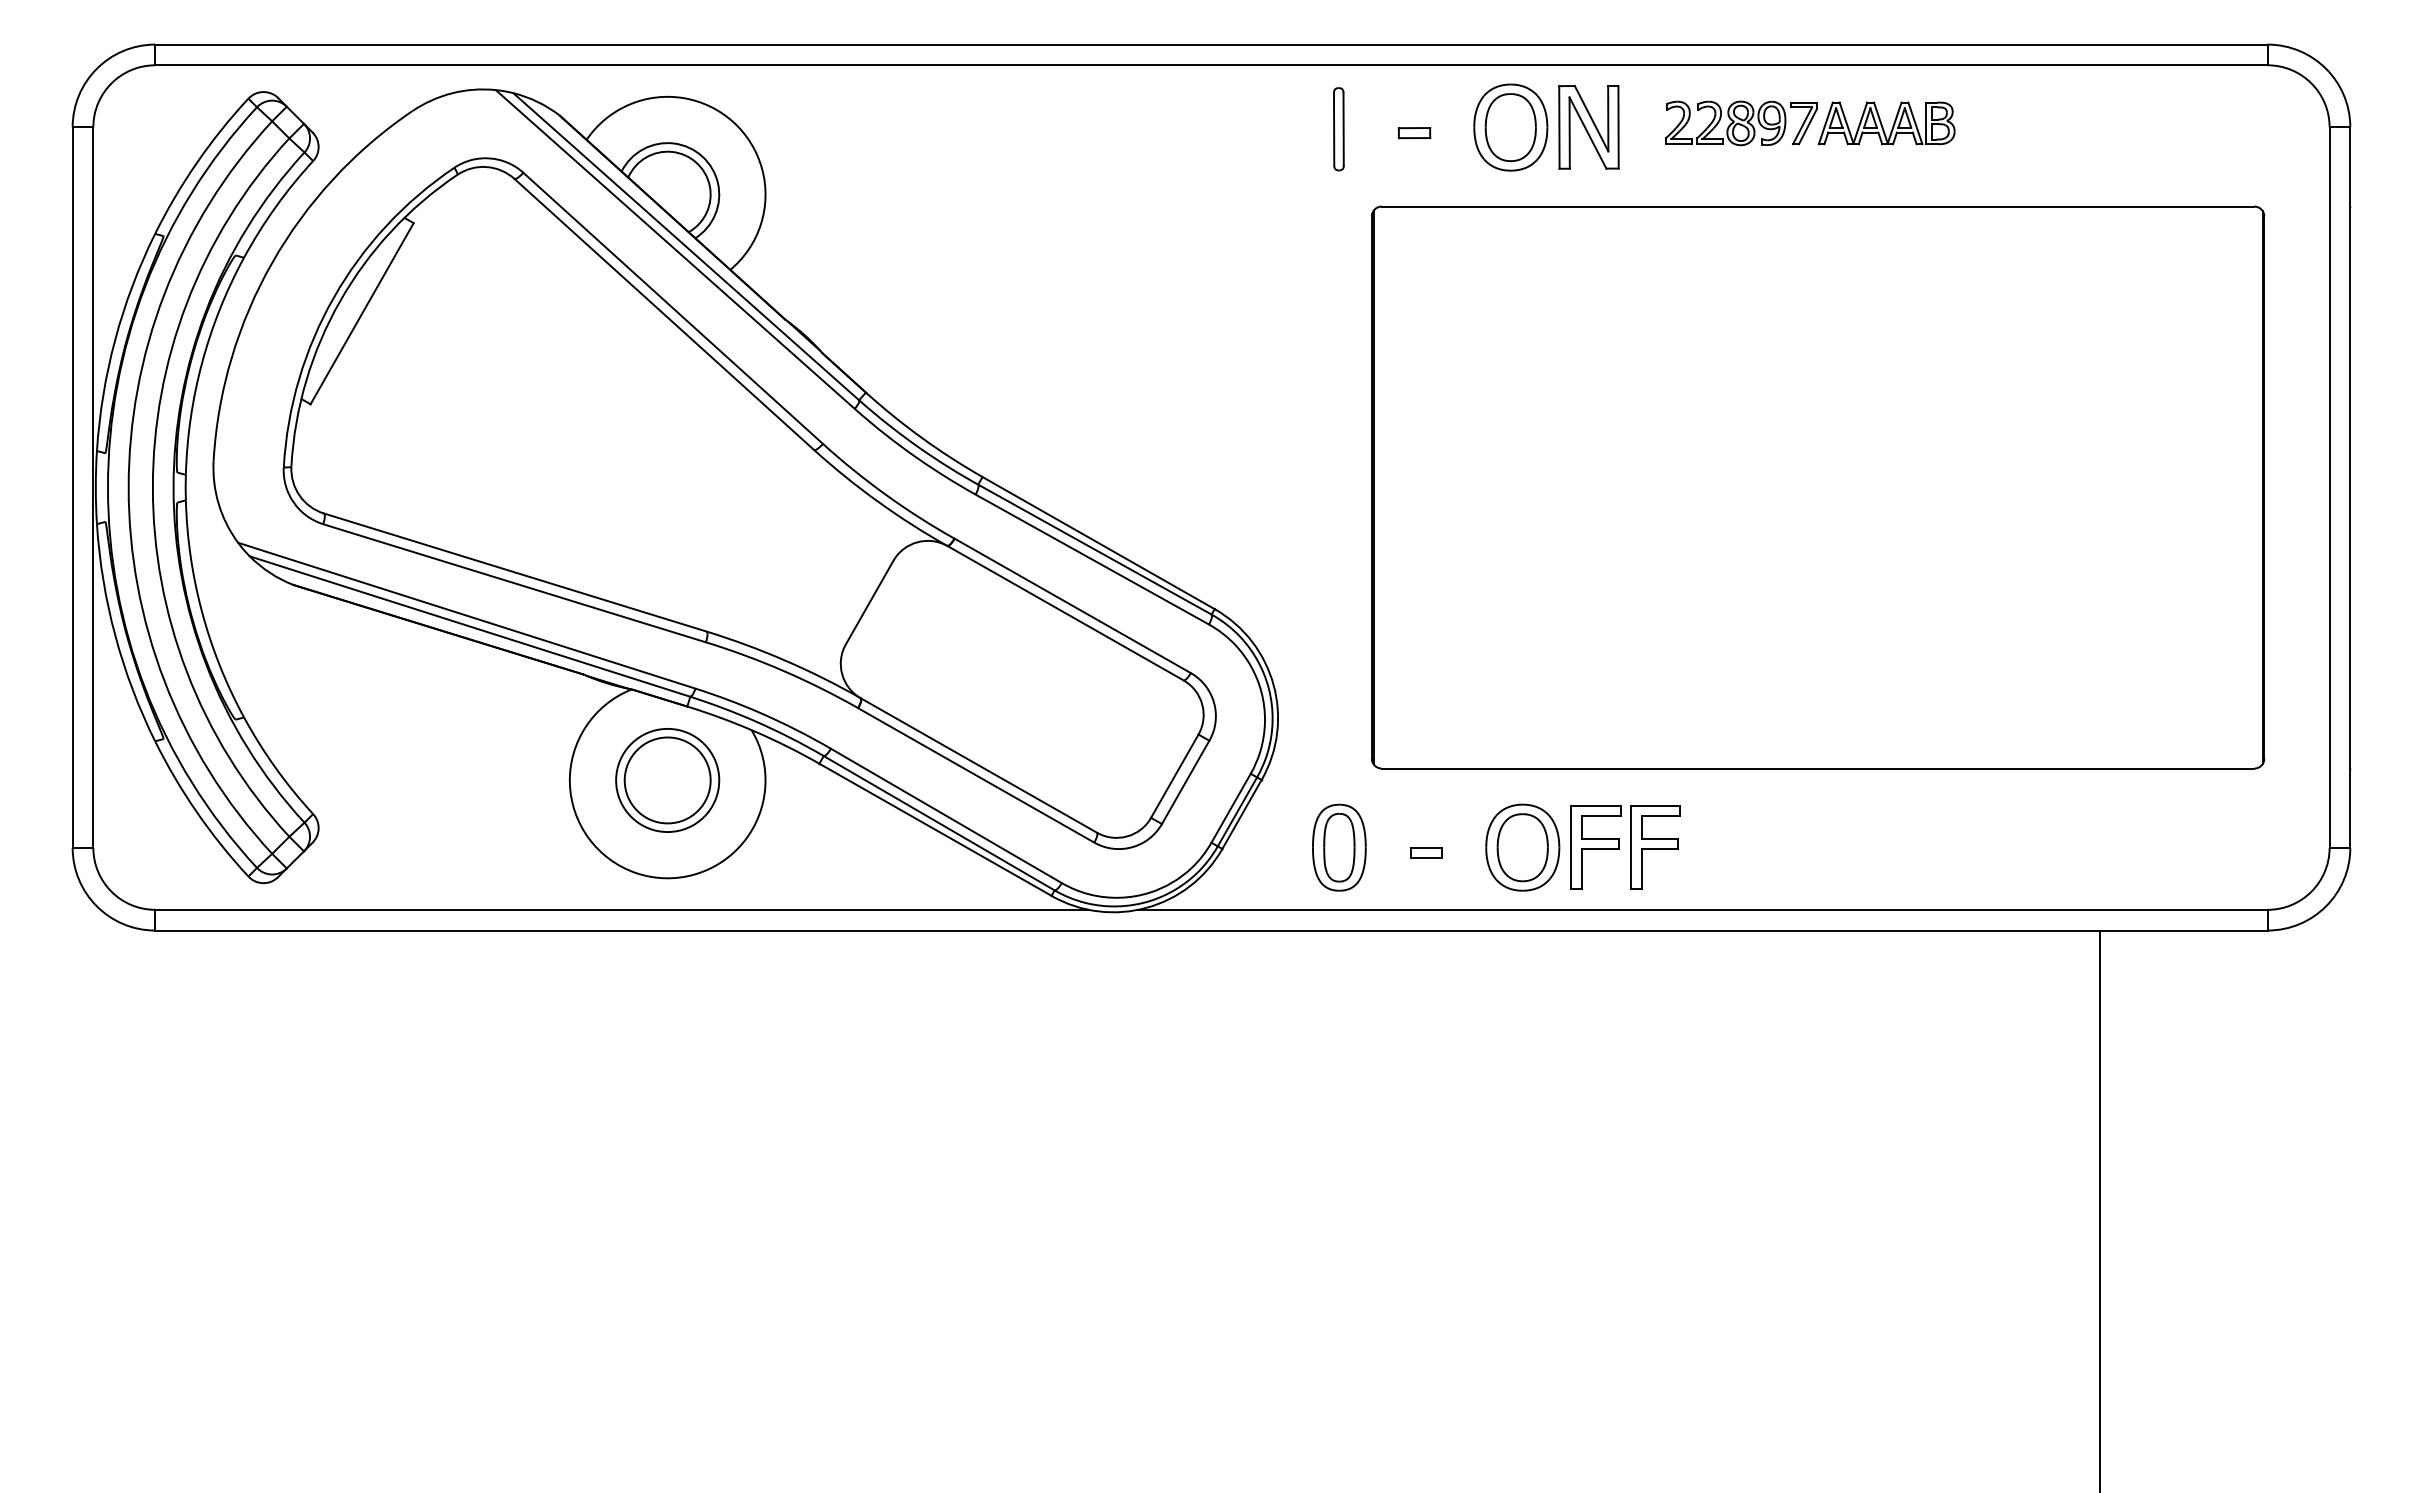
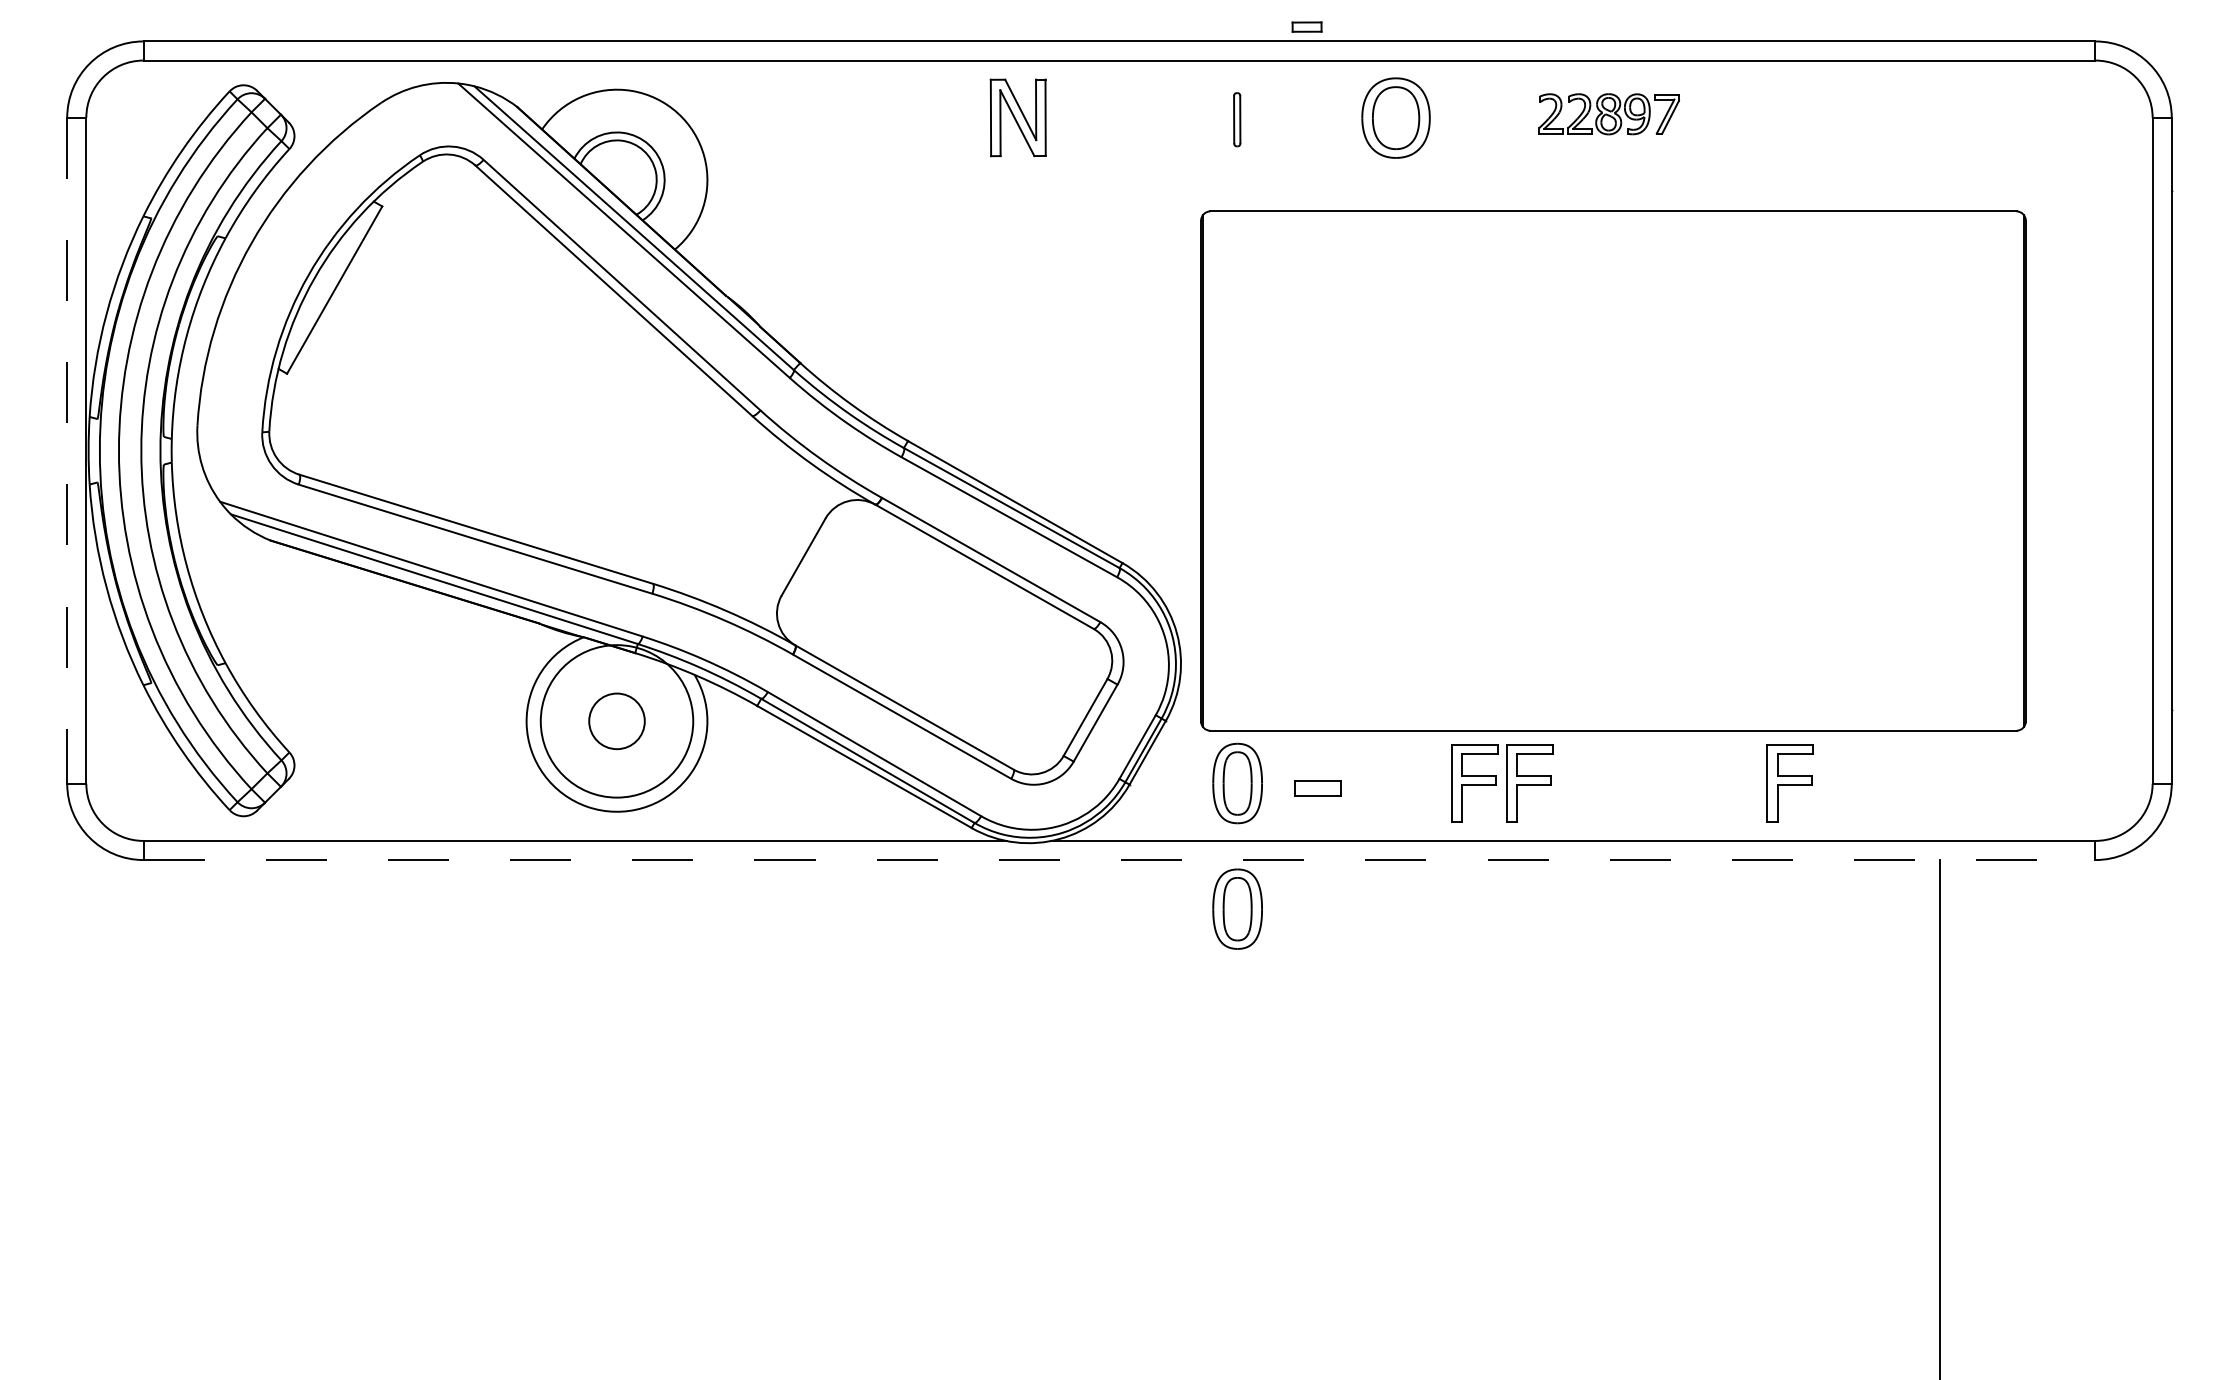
part: (1886, 123) -> (1743, 114), removed
part: (1588, 127) -> (1017, 118), moved
part: (1338, 129) -> (1236, 119), size x0.7
part: (1414, 133) -> (1307, 27), moved
part: (1818, 487) -> (1613, 471), moved
line: (72, 488) -> (67, 451), solid -> dashed
circle: (667, 780) -> (616, 721), size x0.7
circle: (667, 780) -> (616, 721), size x1.6
part: (1522, 847) -> (1406, 783), removed
part: (1937, 847) -> (1790, 783), added
part: (1426, 852) -> (1318, 787), size x1.6
line: (1211, 930) -> (1119, 860), solid -> dashed
part: (1339, 983) -> (1237, 908), added

